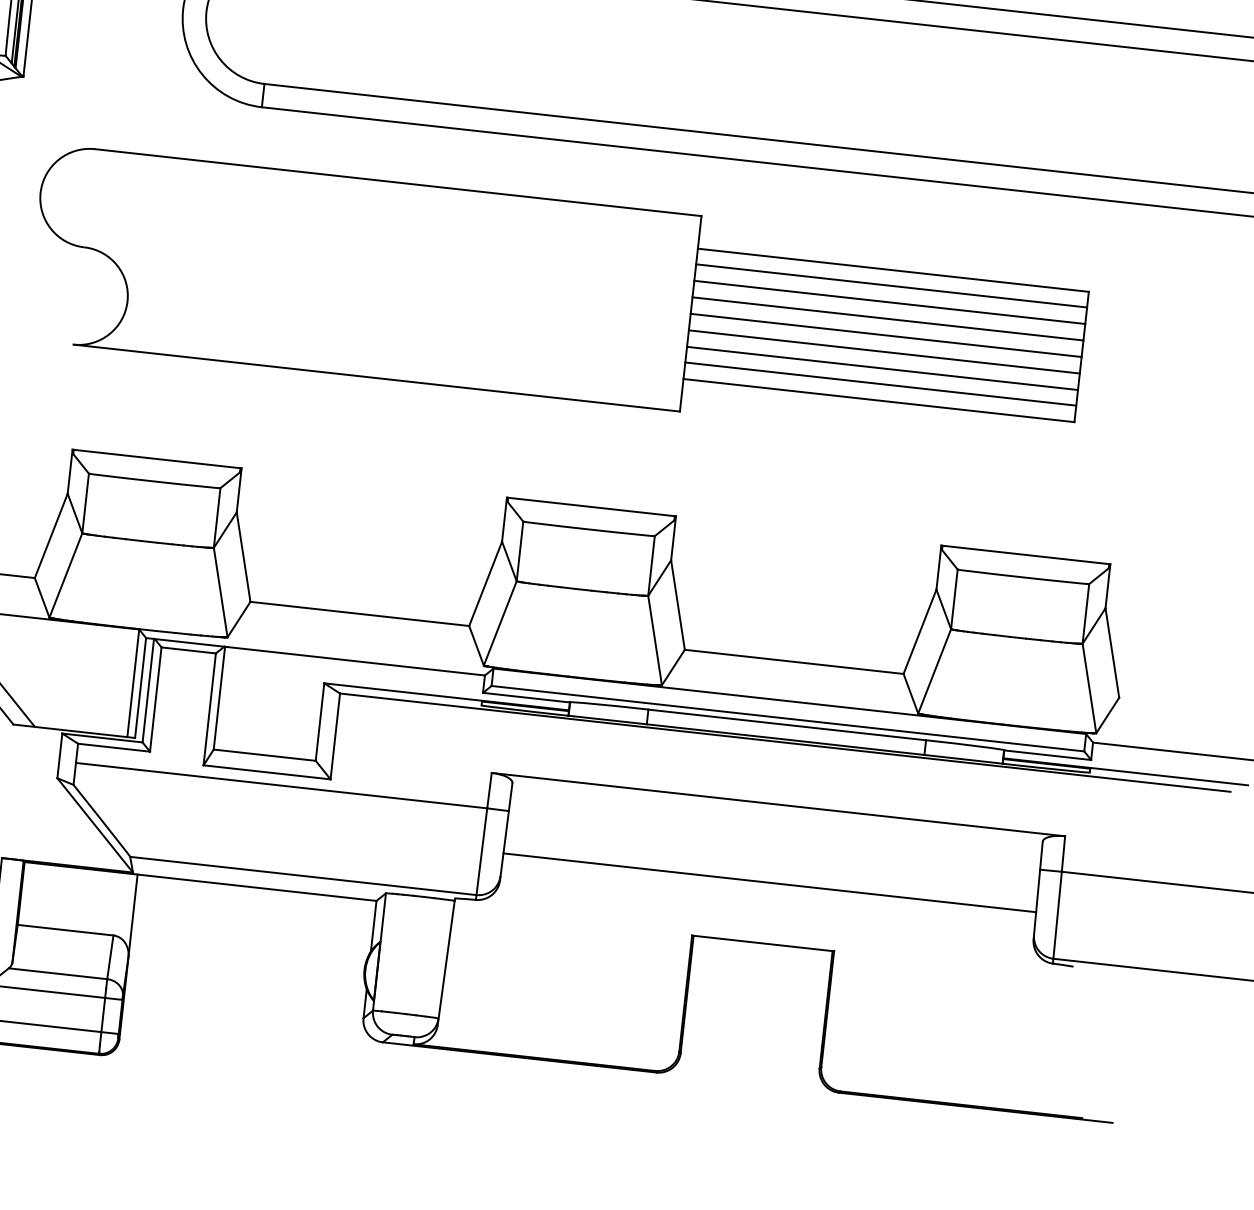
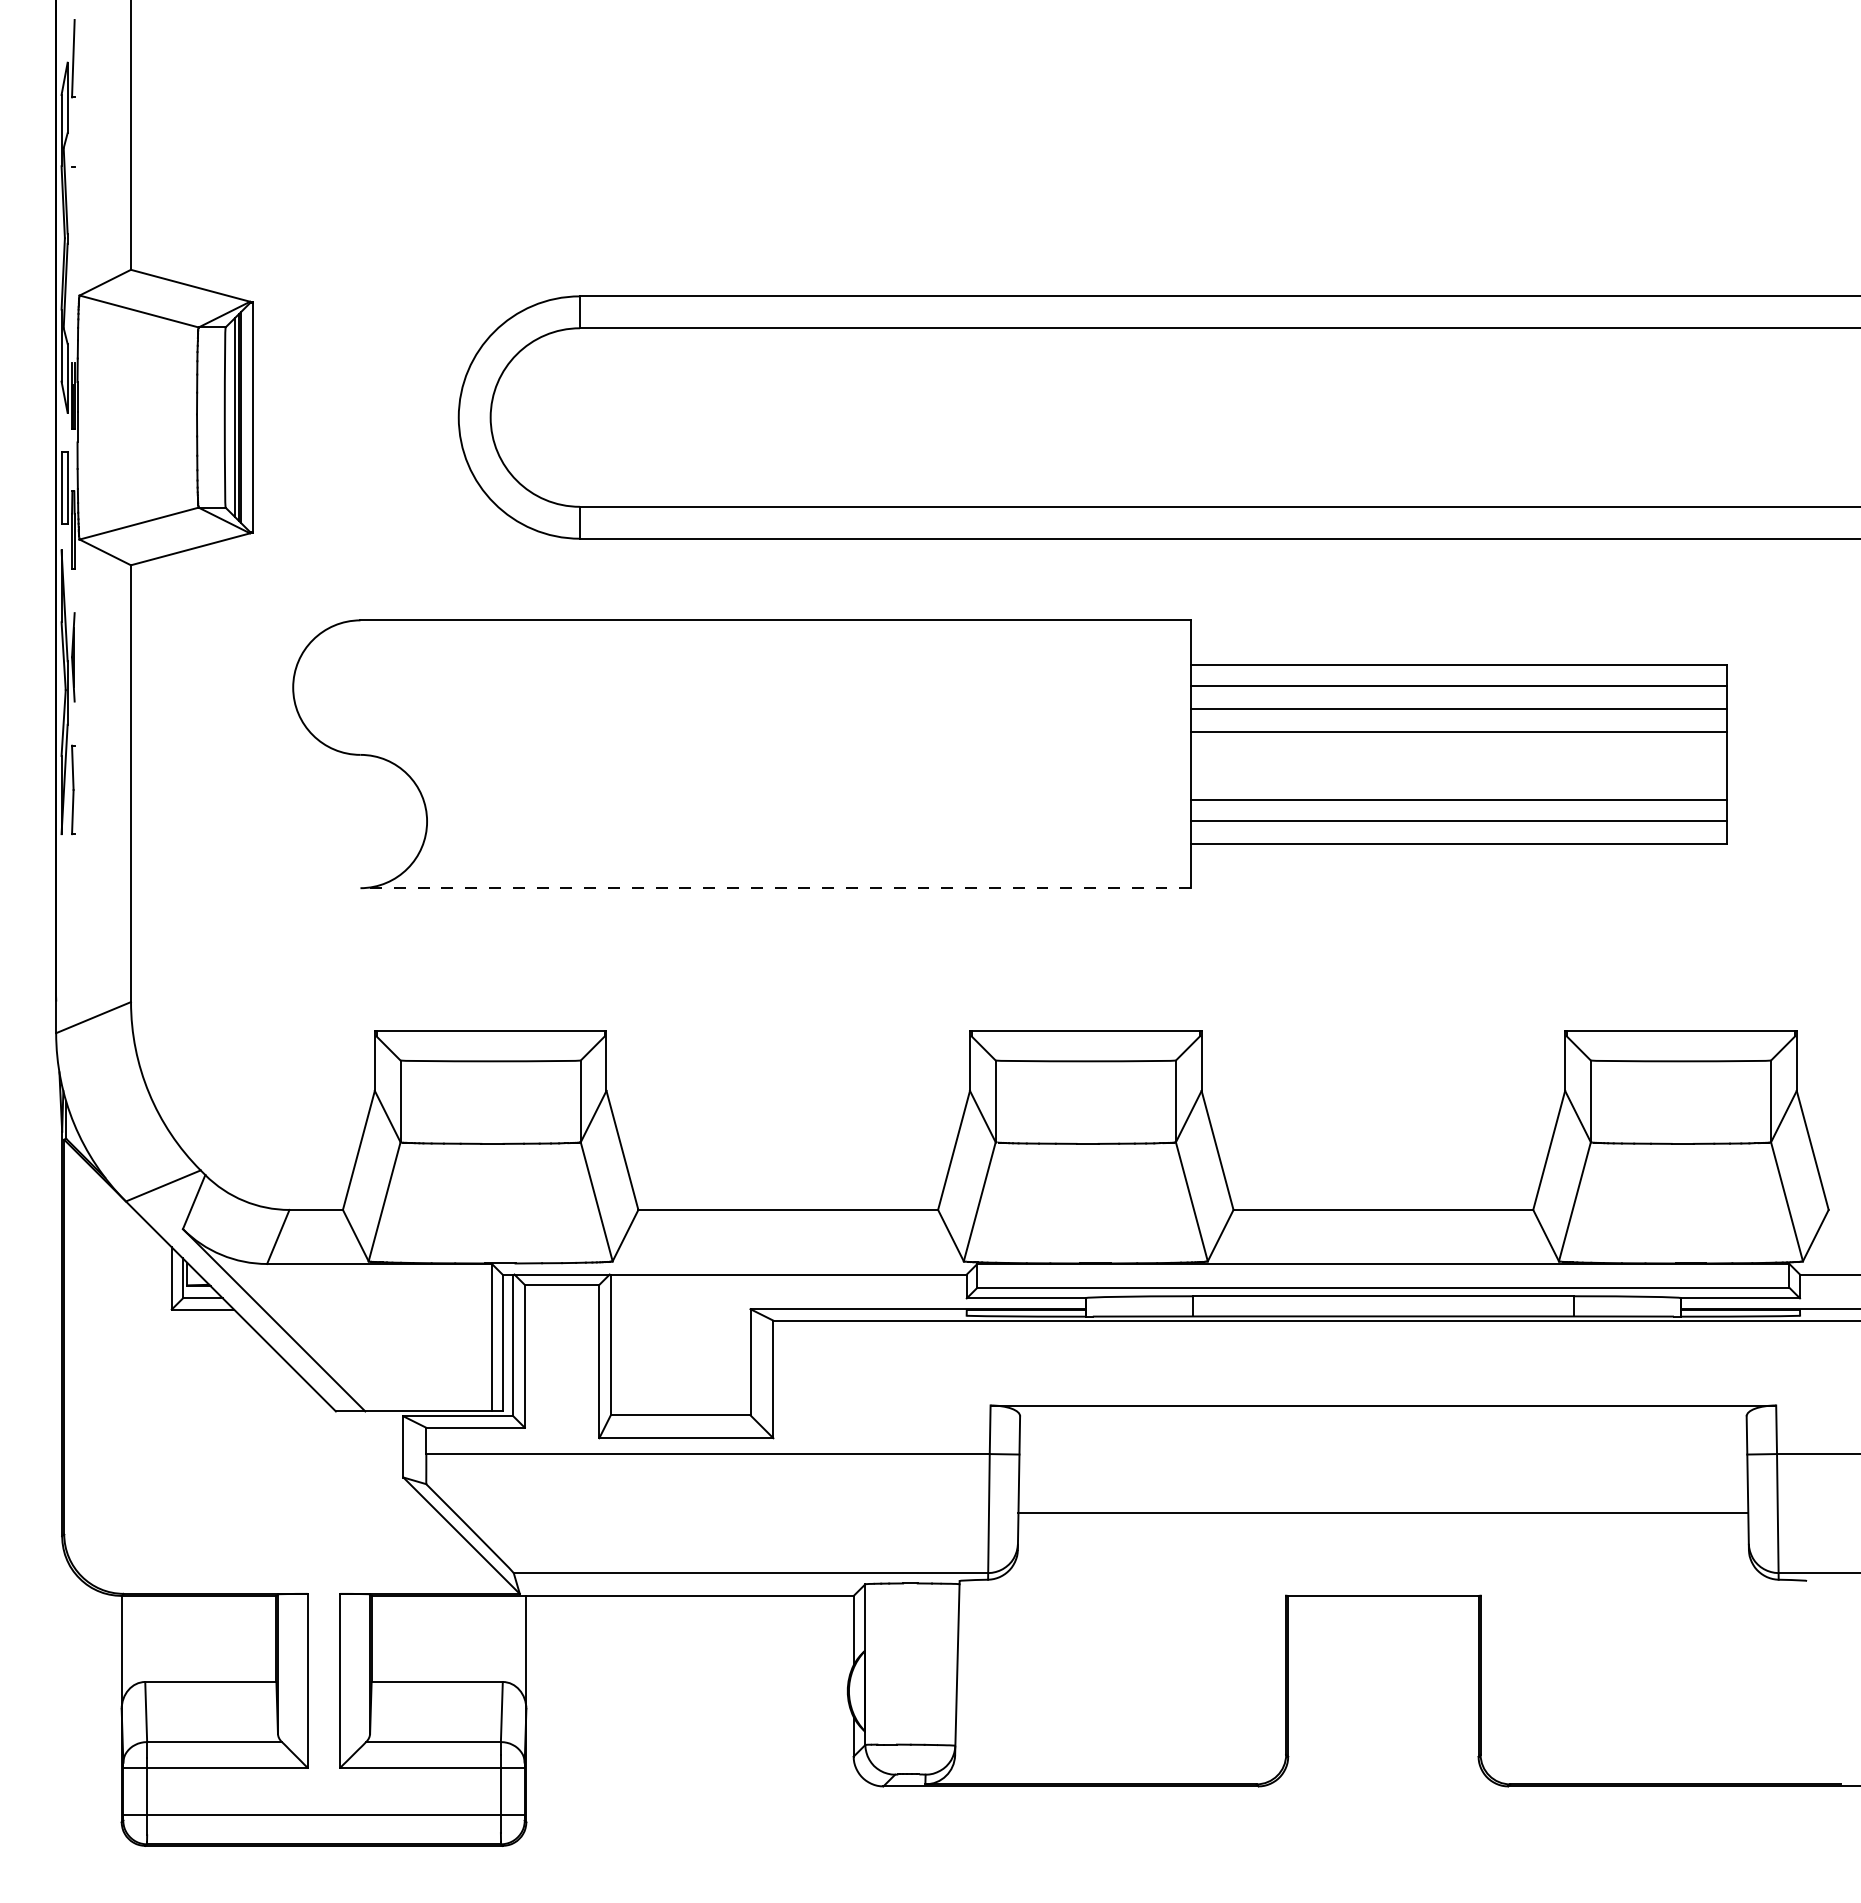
line: (885, 335) -> (1458, 754), removed
line: (883, 351) -> (1458, 776), removed
line: (376, 378) -> (775, 888), solid -> dashed

